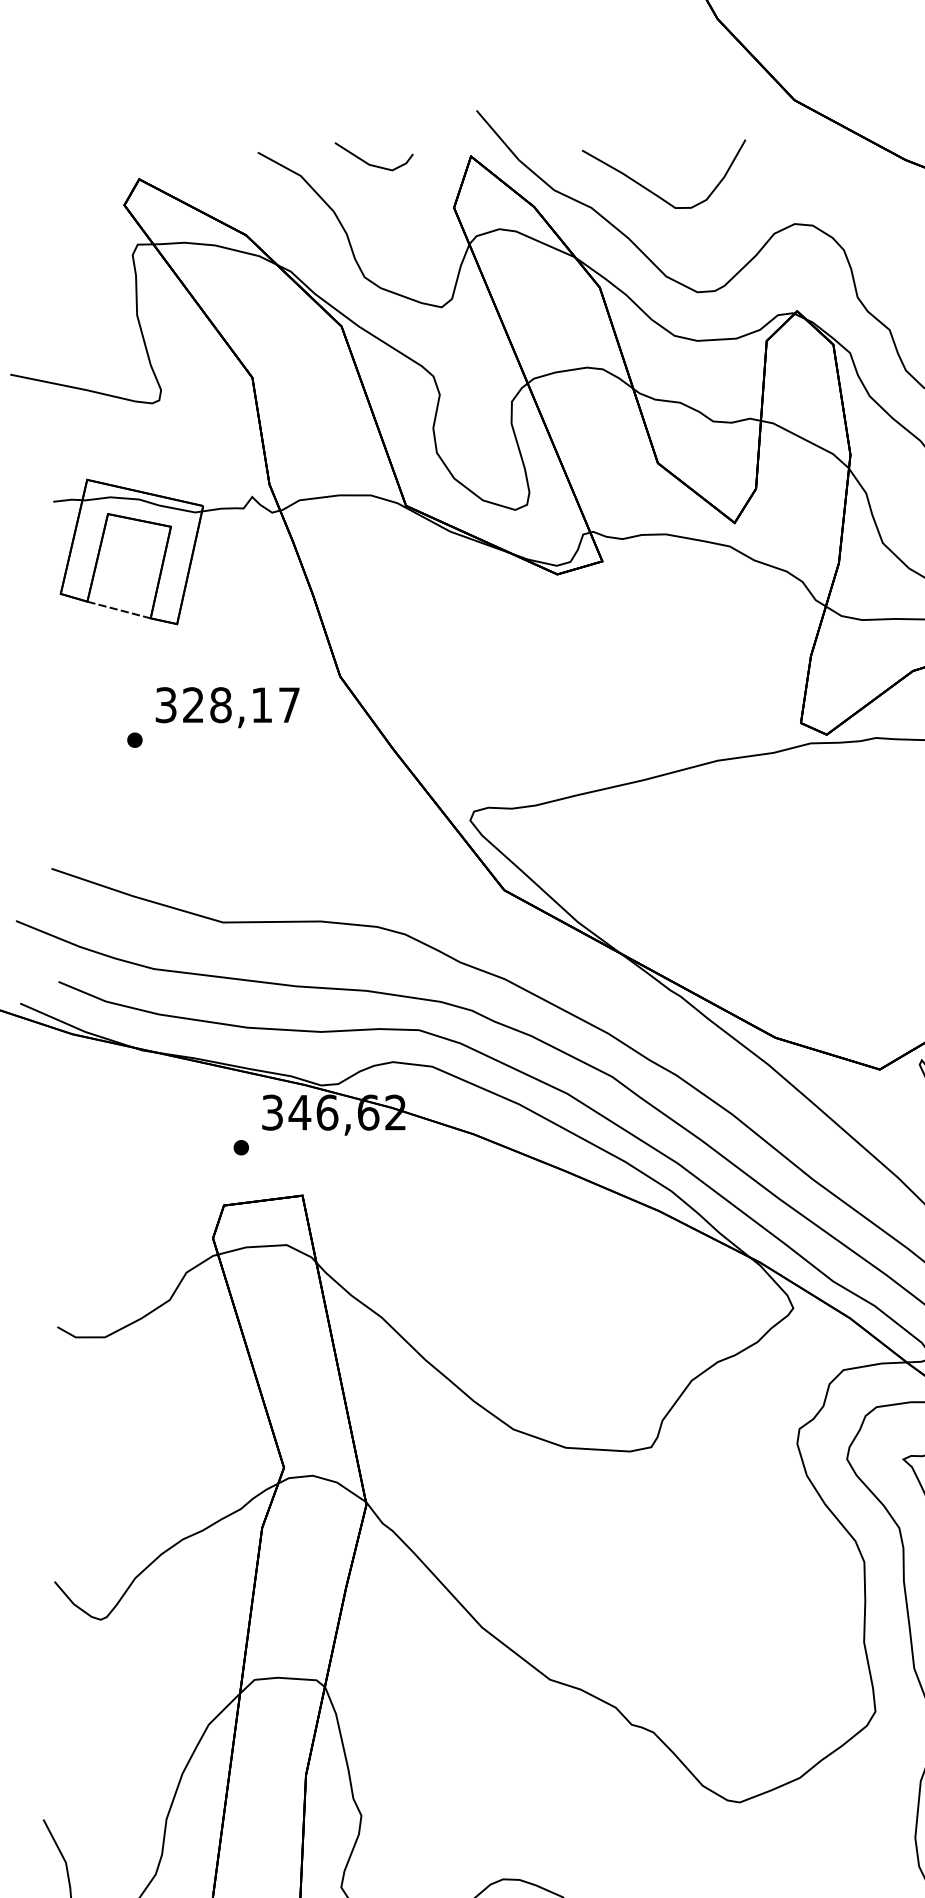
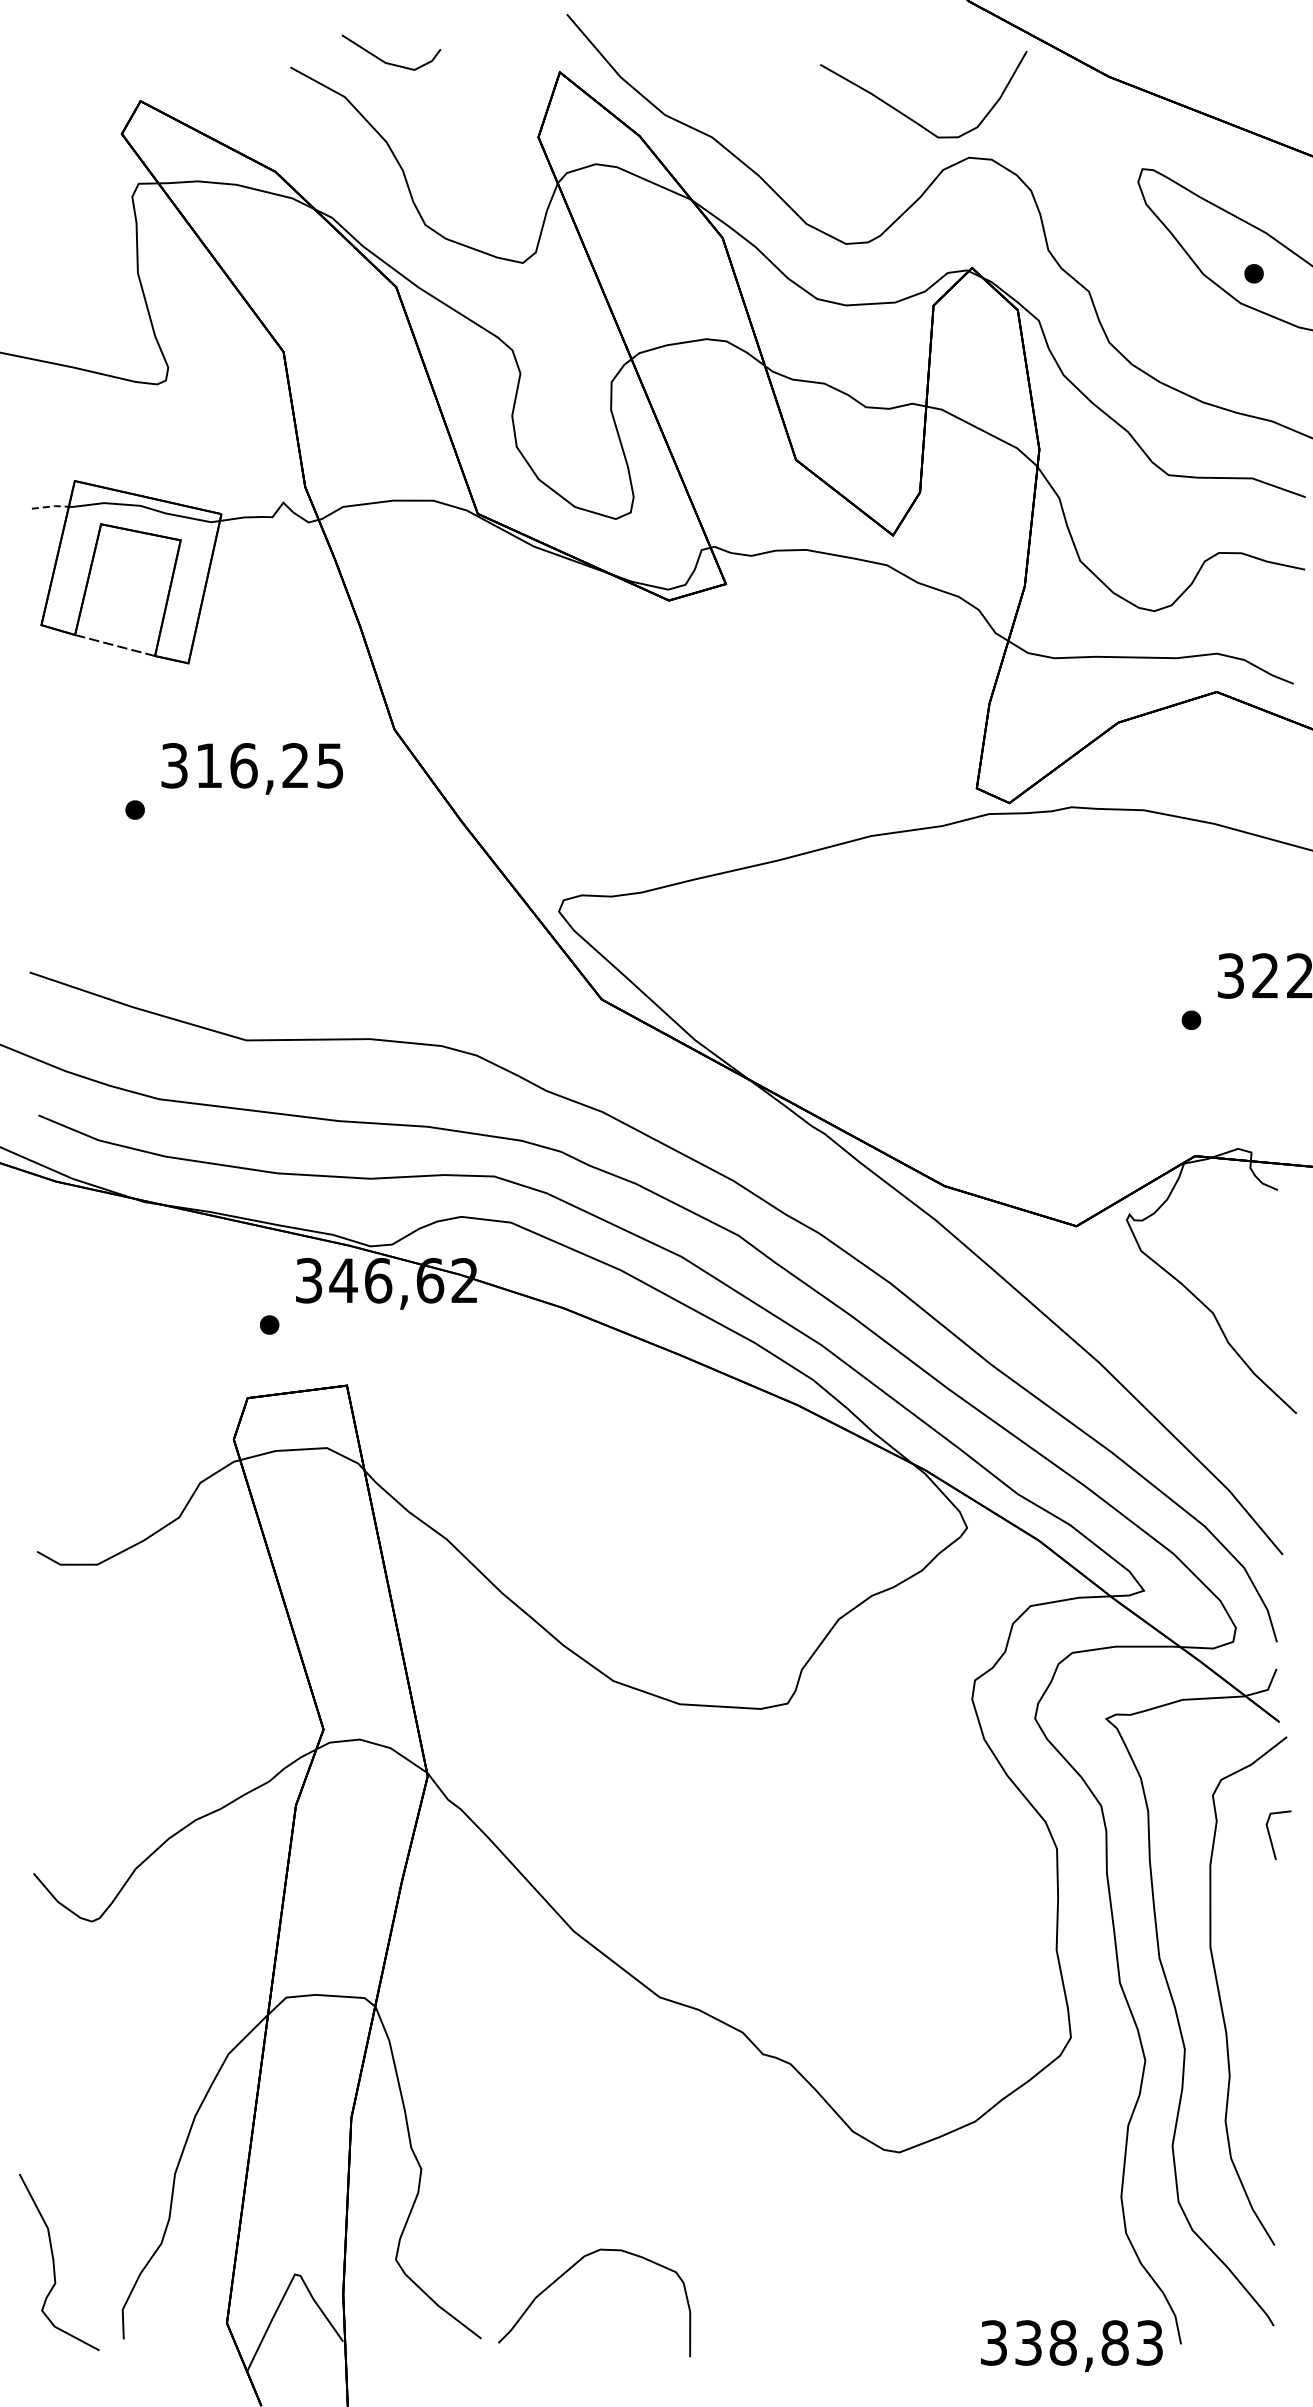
line: (371, 164) -> (388, 62), moved
curve: (651, 191) -> (908, 116), moved
line: (68, 500) -> (51, 506), solid -> dashed
text: (241, 704) -> (269, 765), 328,17 -> 316,25

